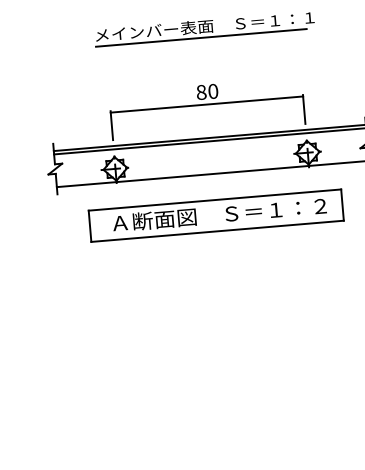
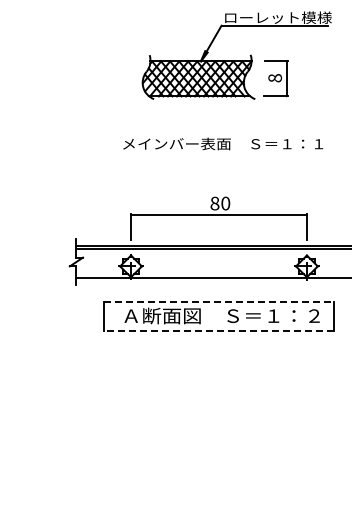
line: (200, 38) -> (218, 154), removed
line: (215, 200) -> (219, 302), solid -> dashed
line: (217, 230) -> (218, 330), solid -> dashed

